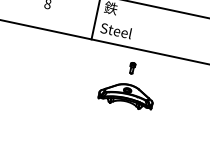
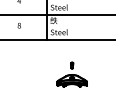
part: (127, 83) -> (71, 74), moved

